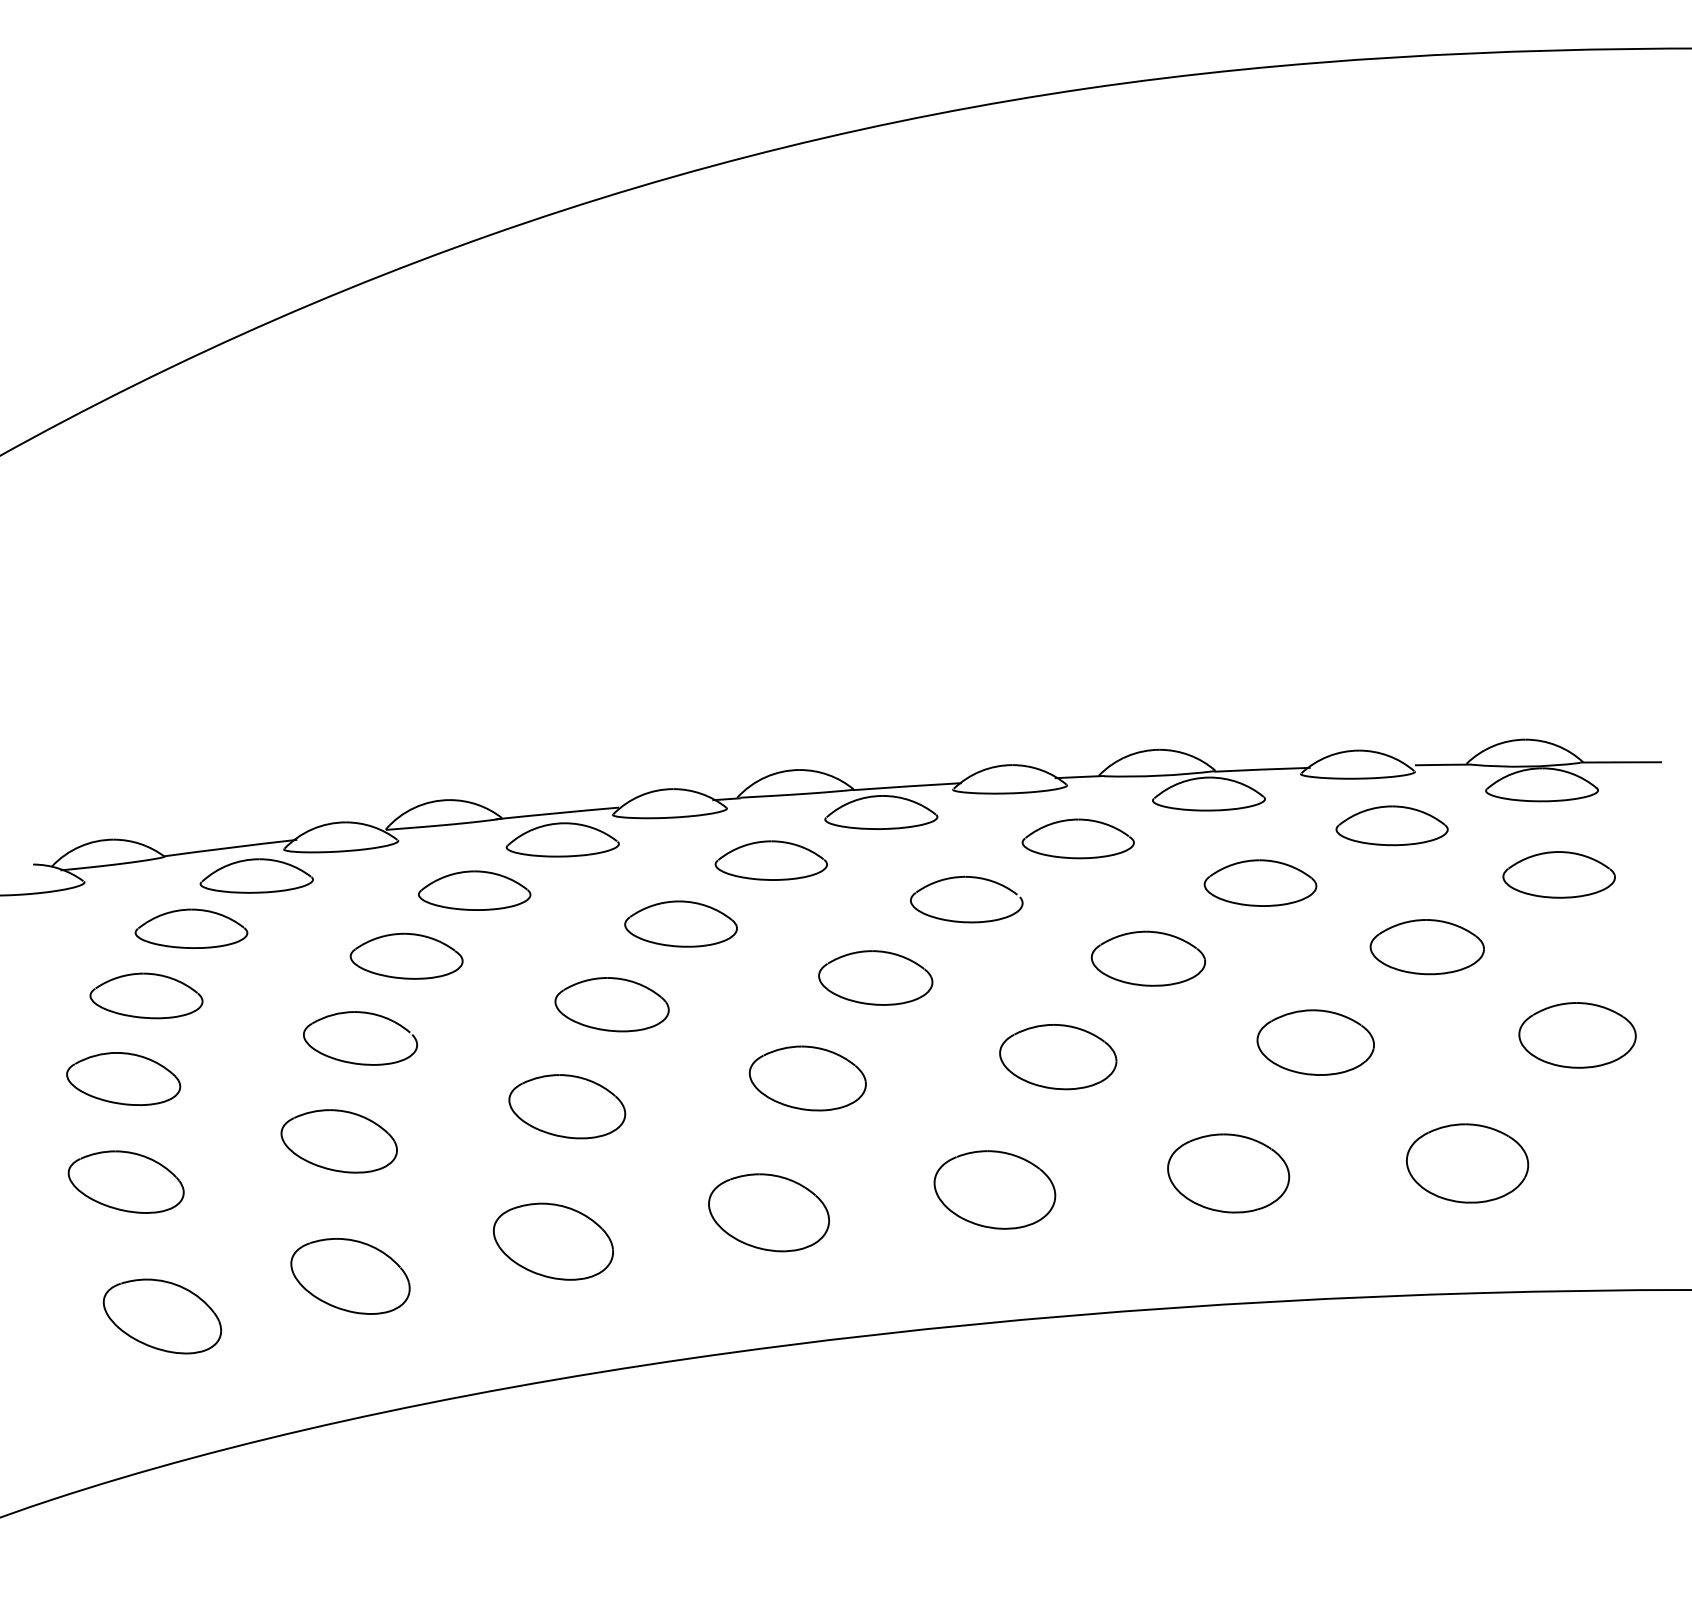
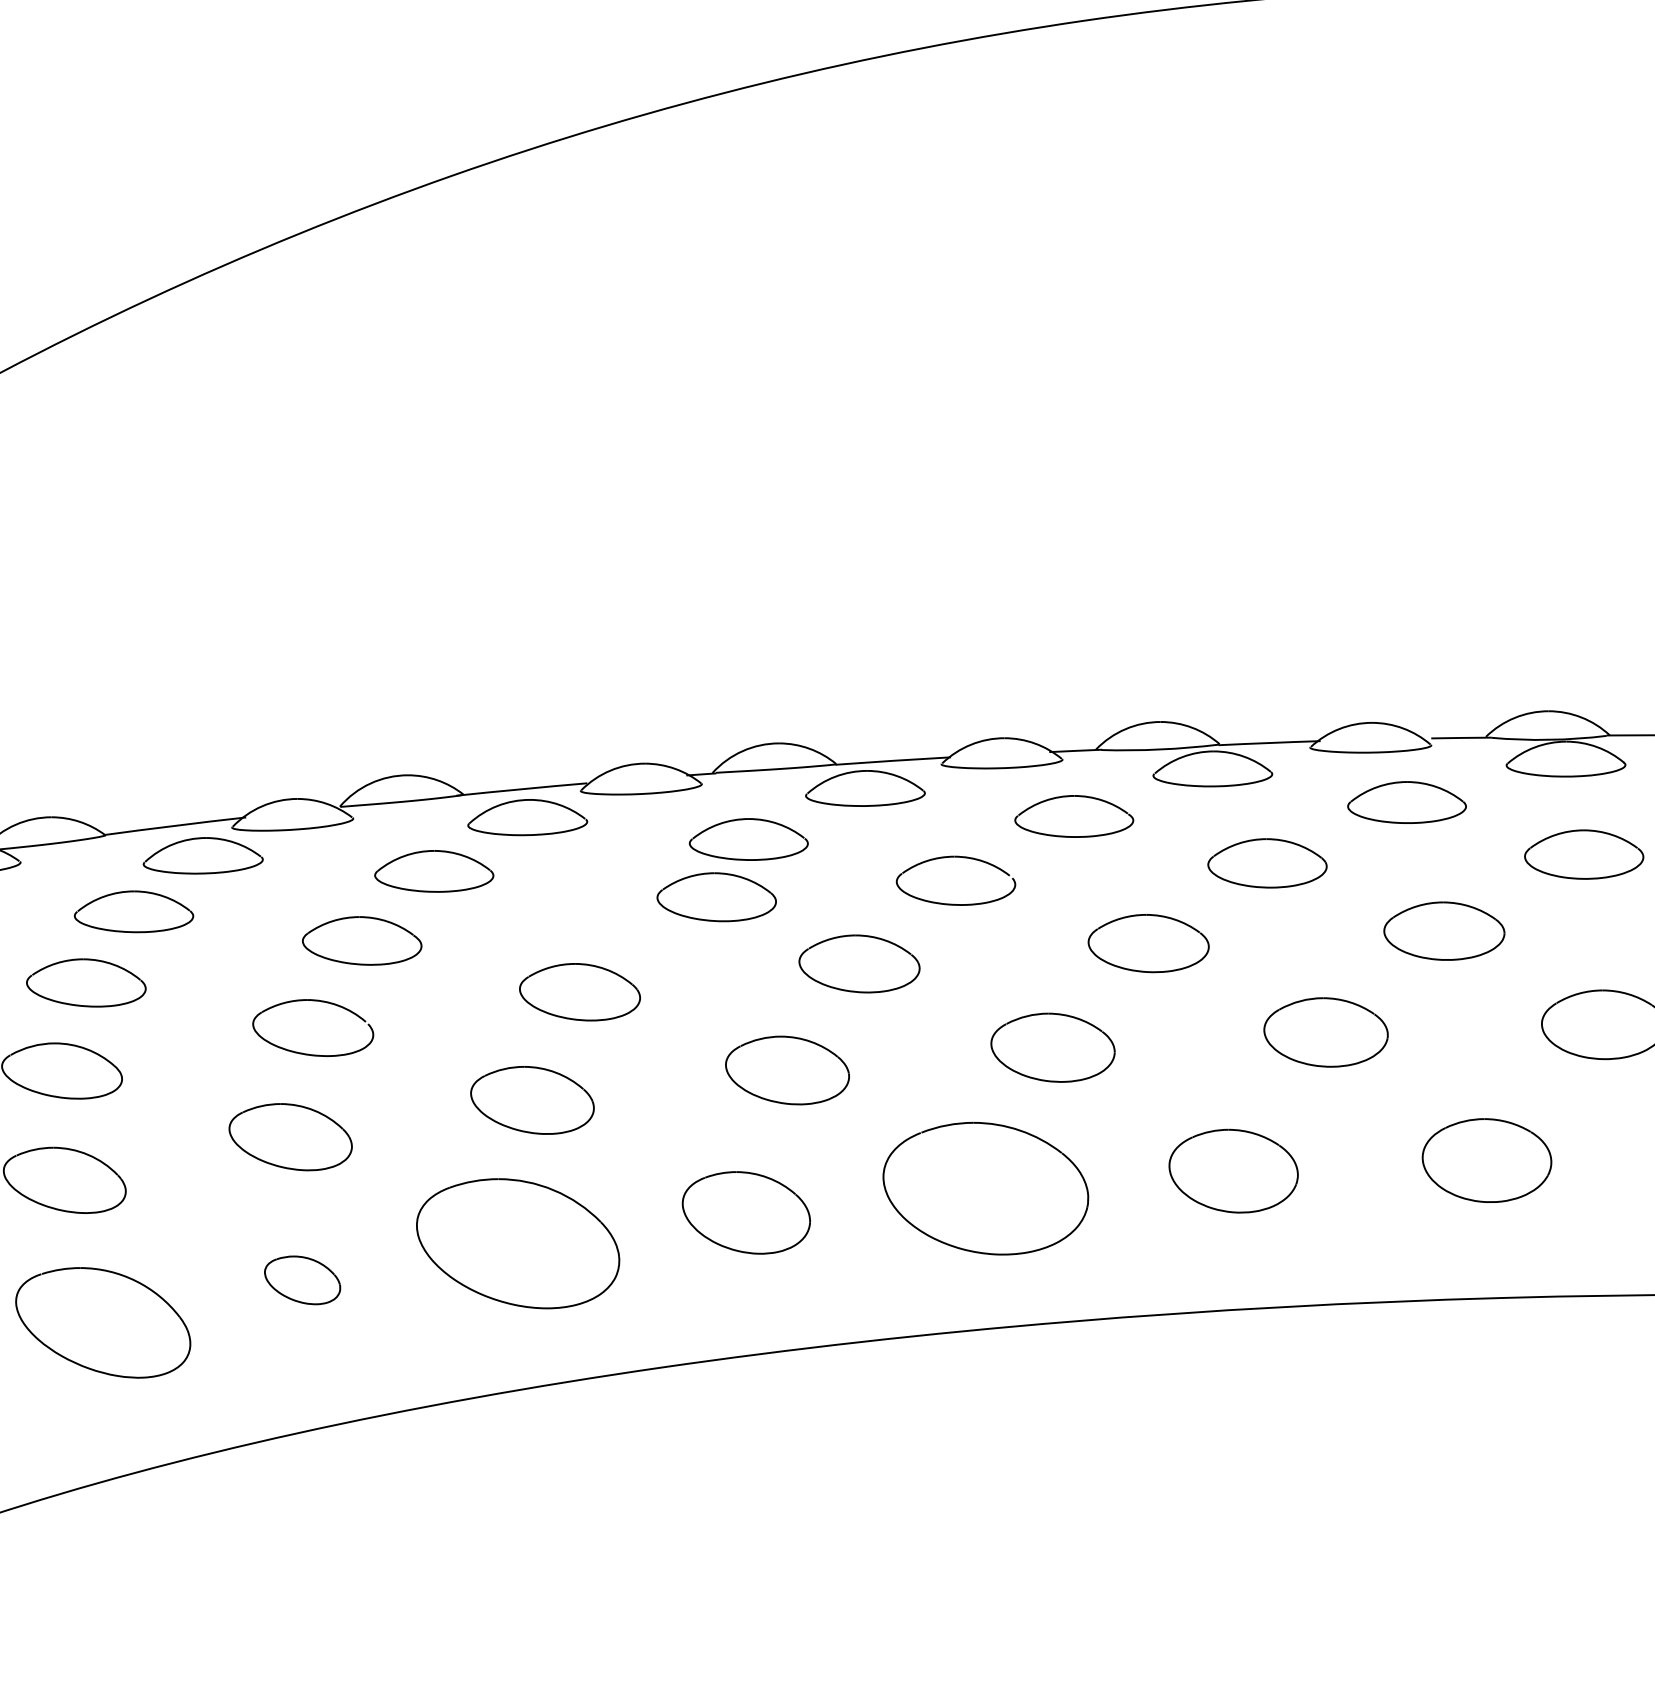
part: (680, 923) -> (716, 896), moved
part: (994, 1189) -> (985, 1188), size x1.6
part: (552, 1241) -> (516, 1243), size x1.6
part: (350, 1276) -> (302, 1280), size x0.6
part: (162, 1316) -> (103, 1322), size x1.4

